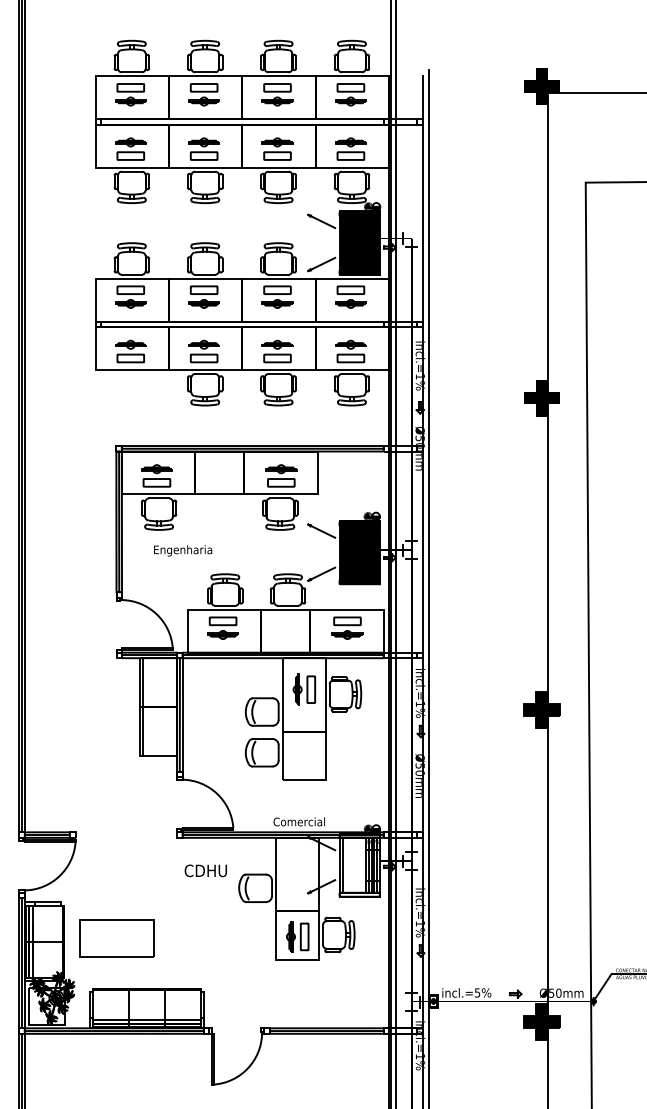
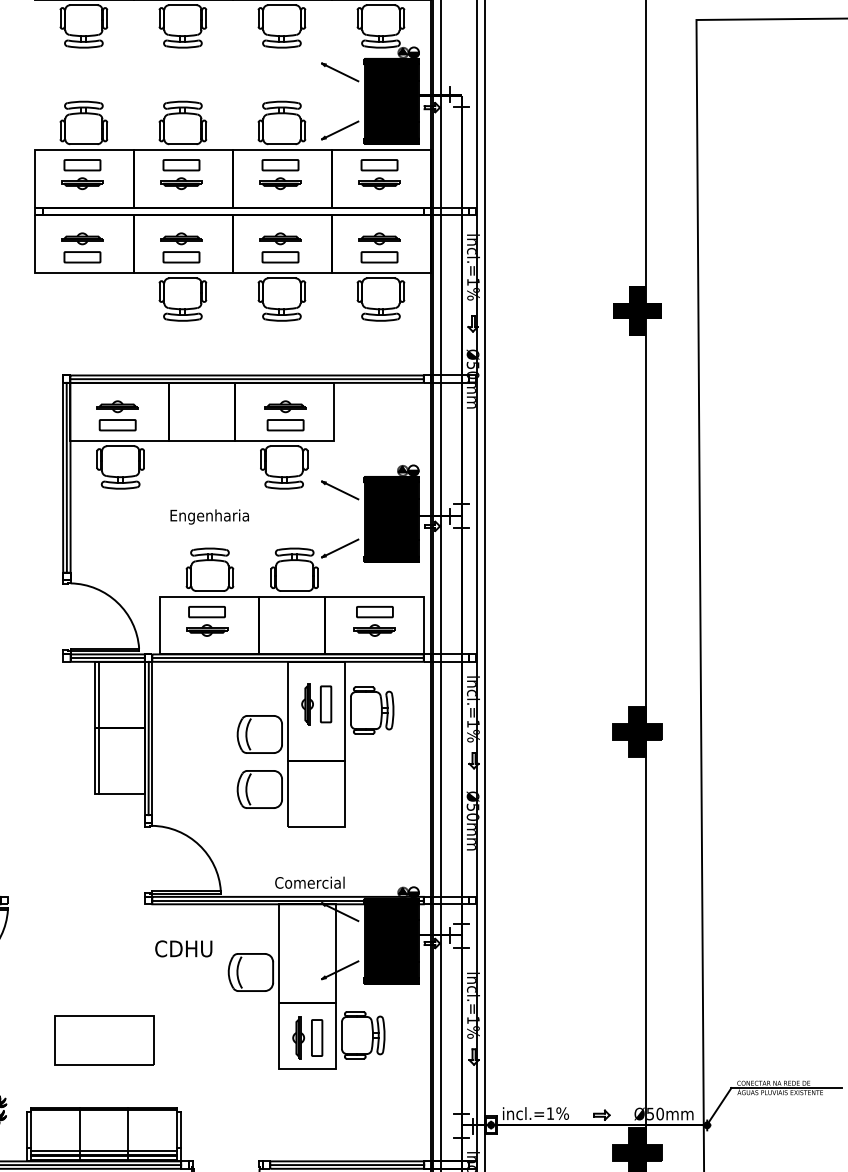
text: (183, 550) -> (210, 516), moved
fill: (359, 864) -> (391, 940), added
part: (116, 938) -> (103, 1040), moved
text: (477, 992) -> (550, 1113), incl.=5%%% -> incl.=1%%%

